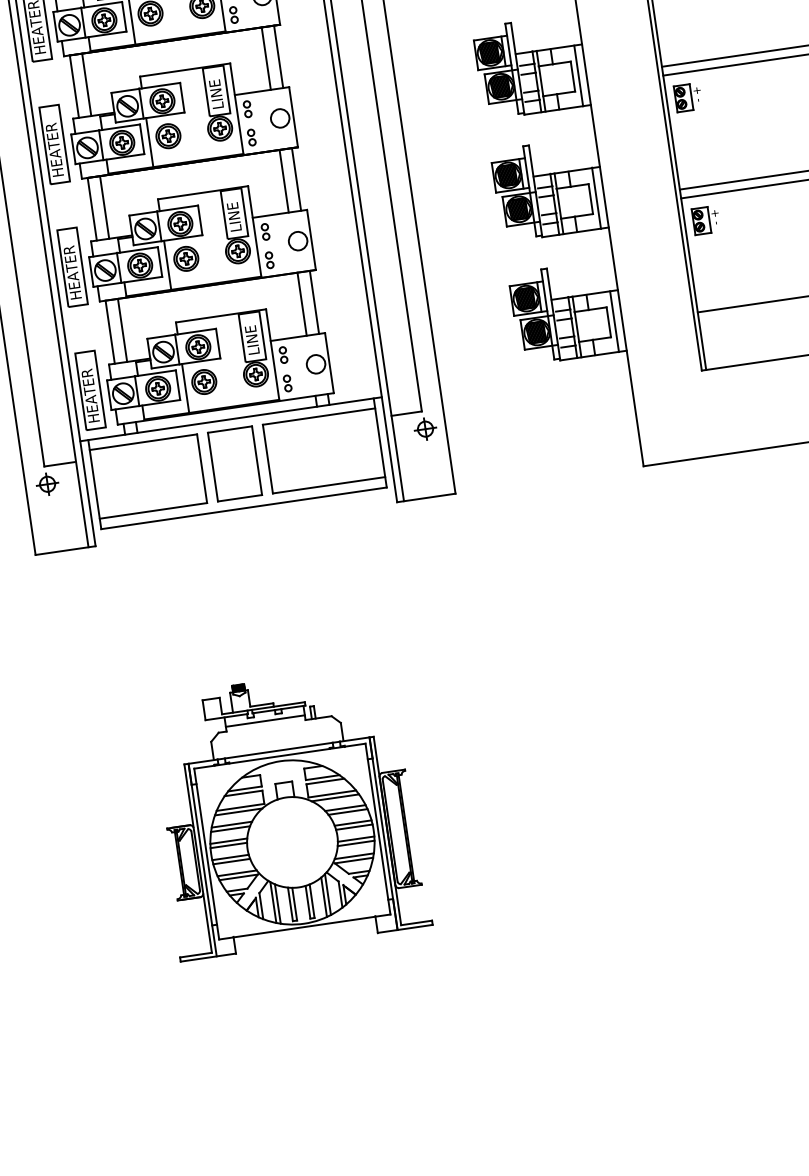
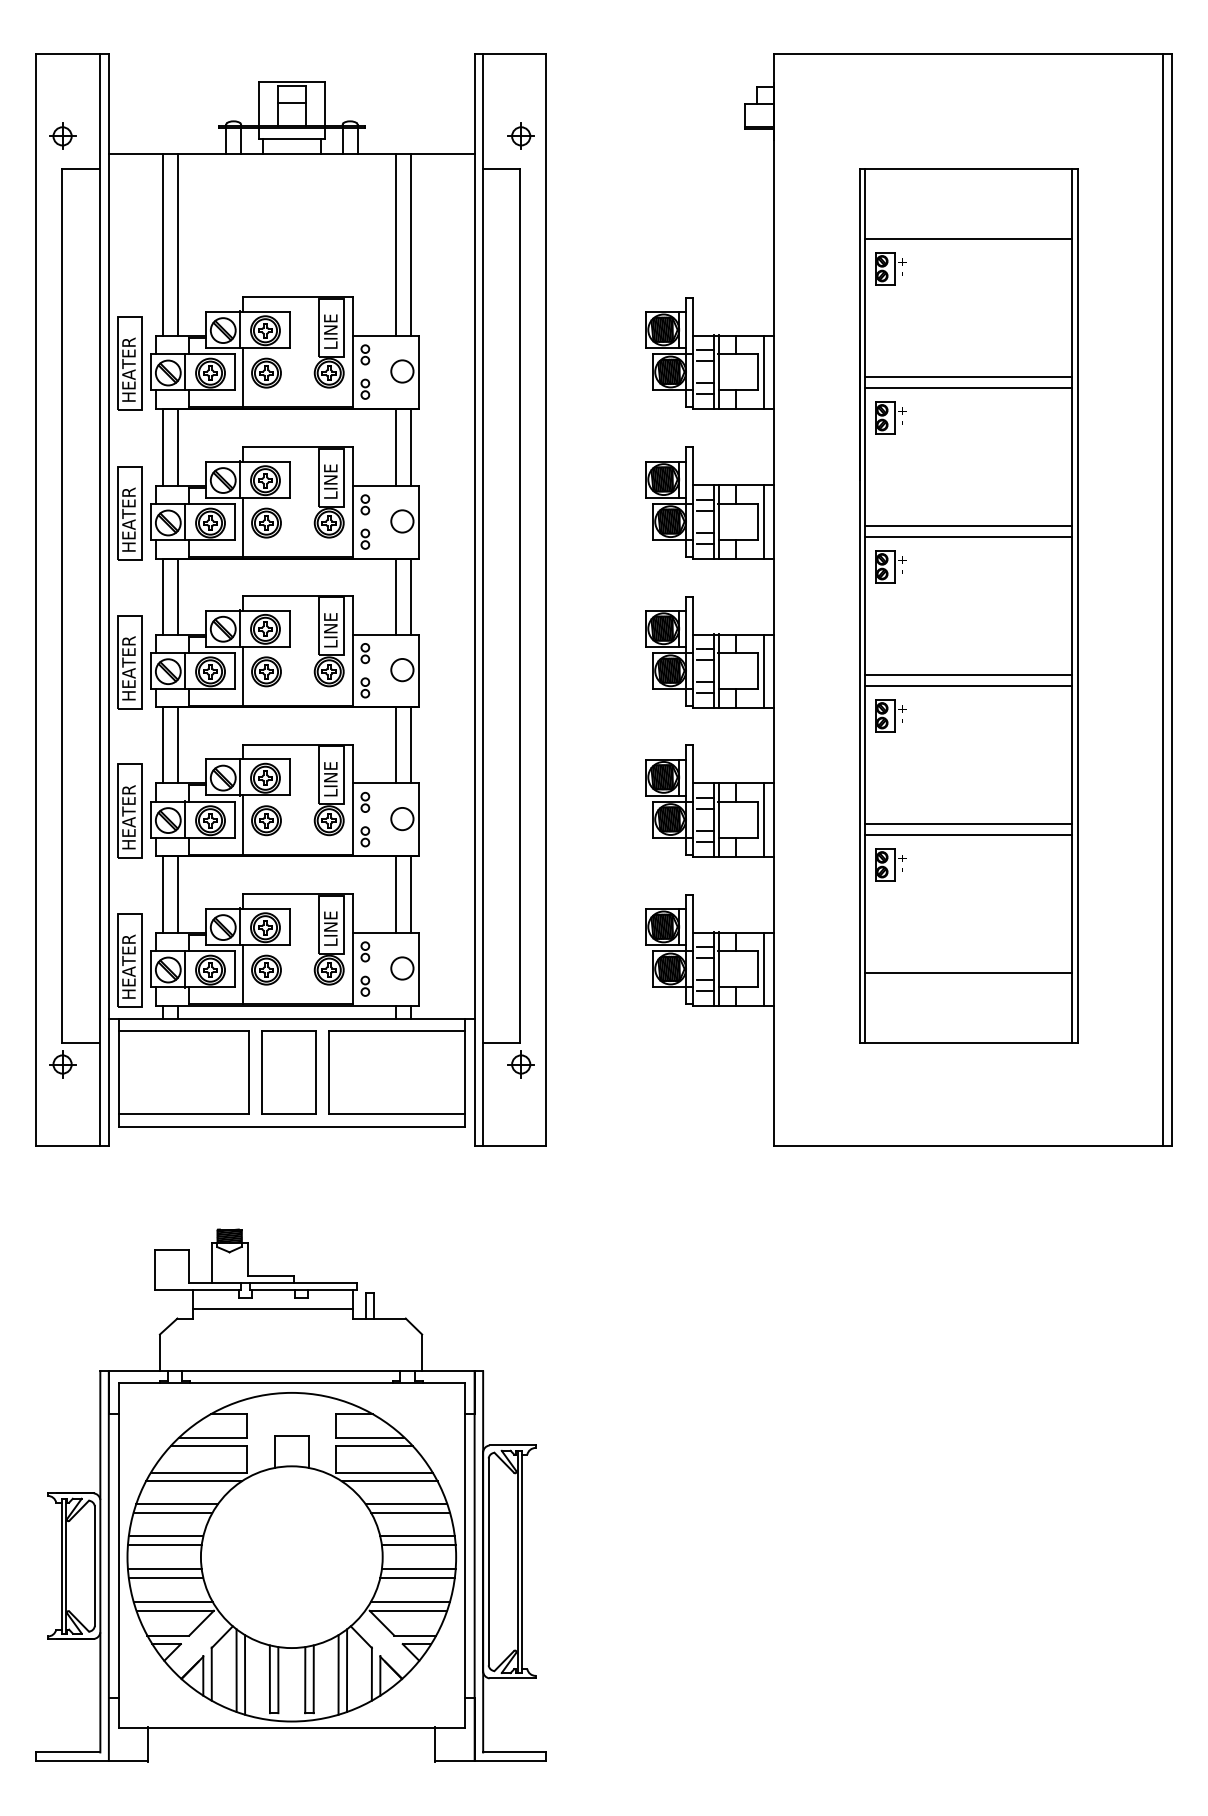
part: (287, 812) -> (290, 1495), size x1.67

